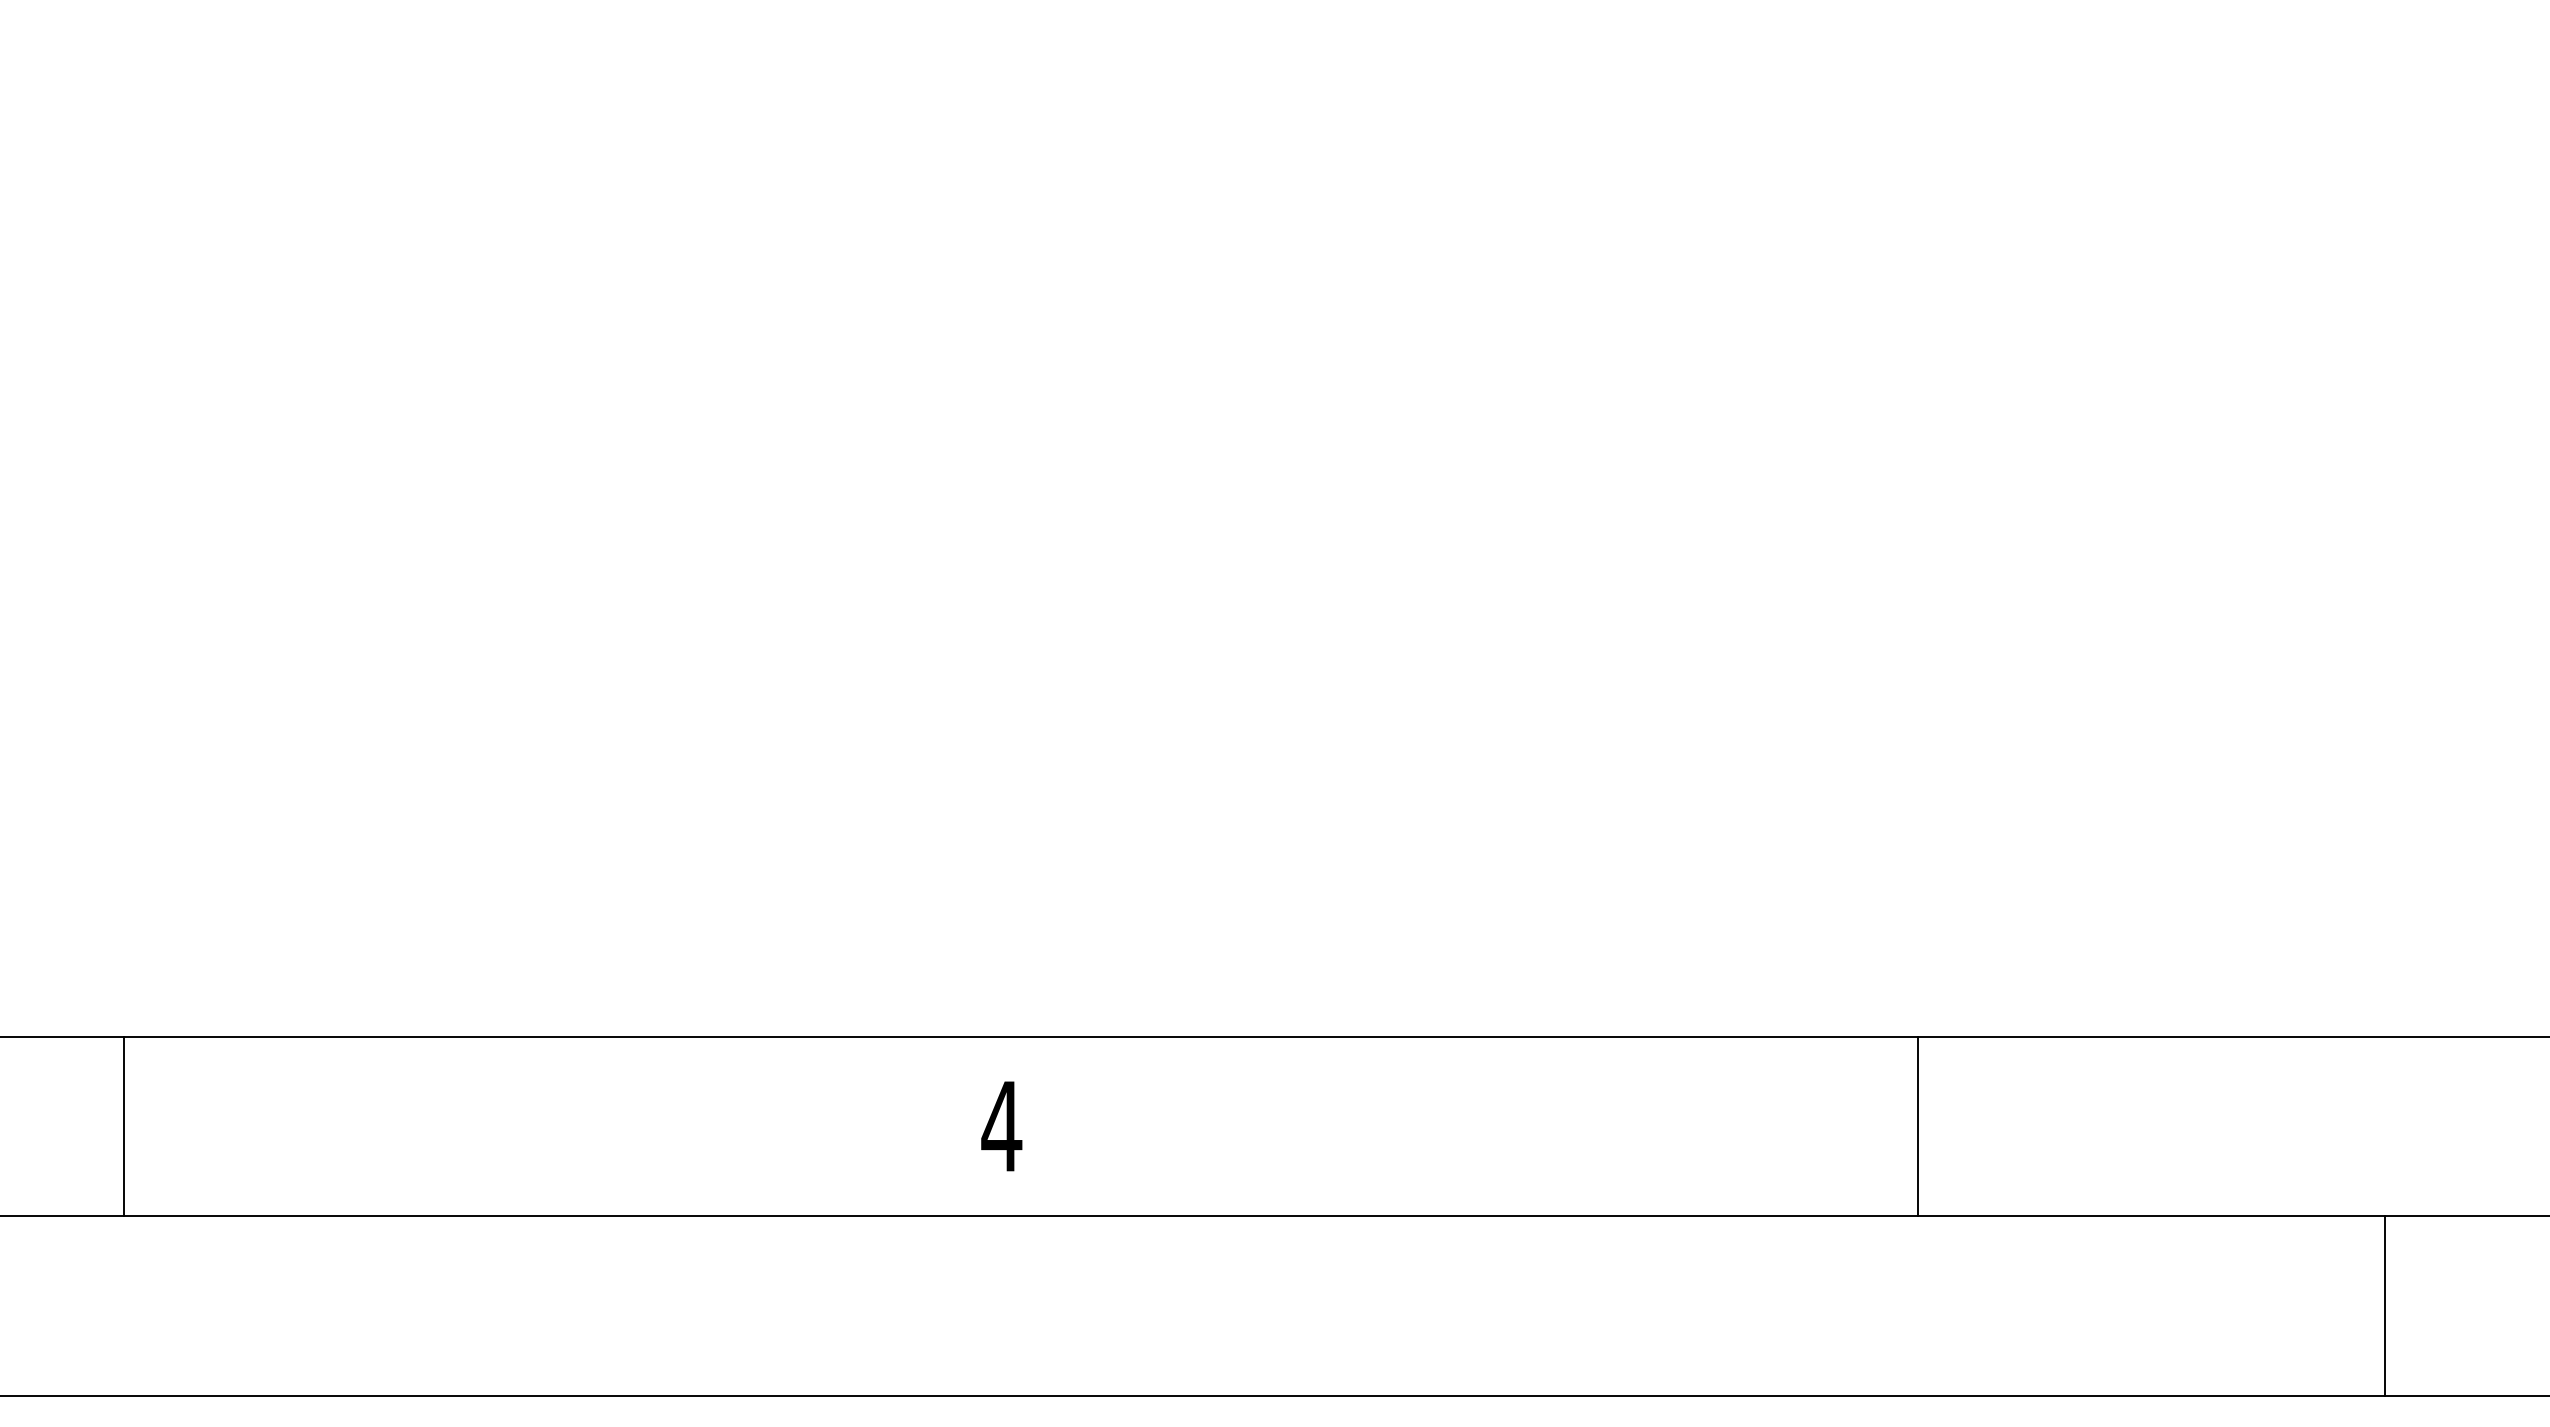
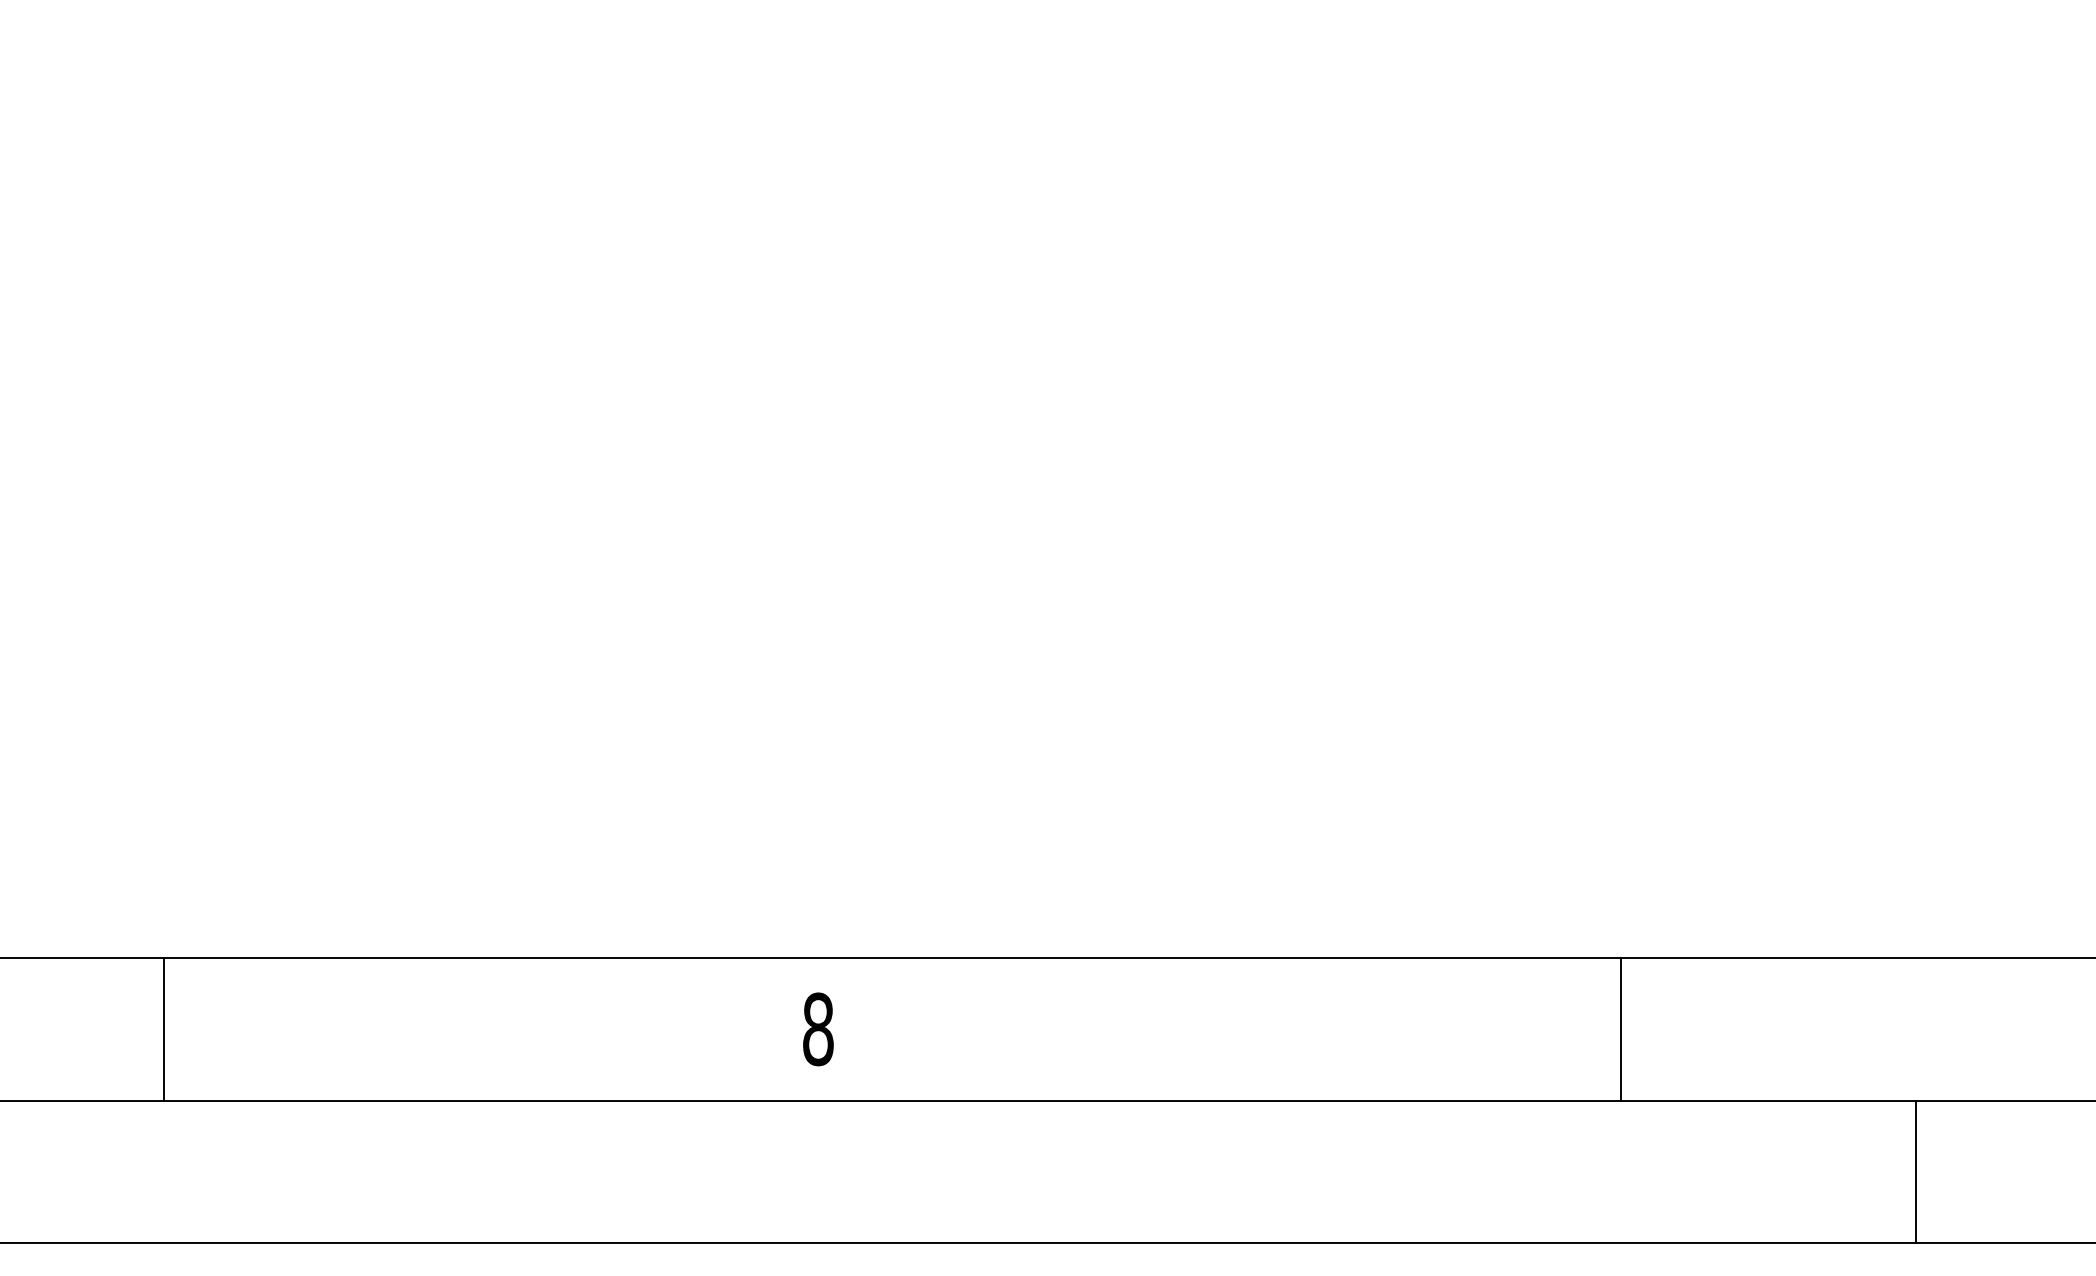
line: (124, 1126) -> (164, 1029), moved
text: (1000, 1126) -> (817, 1029), 4 -> 8
line: (1917, 1126) -> (1620, 1029), moved

